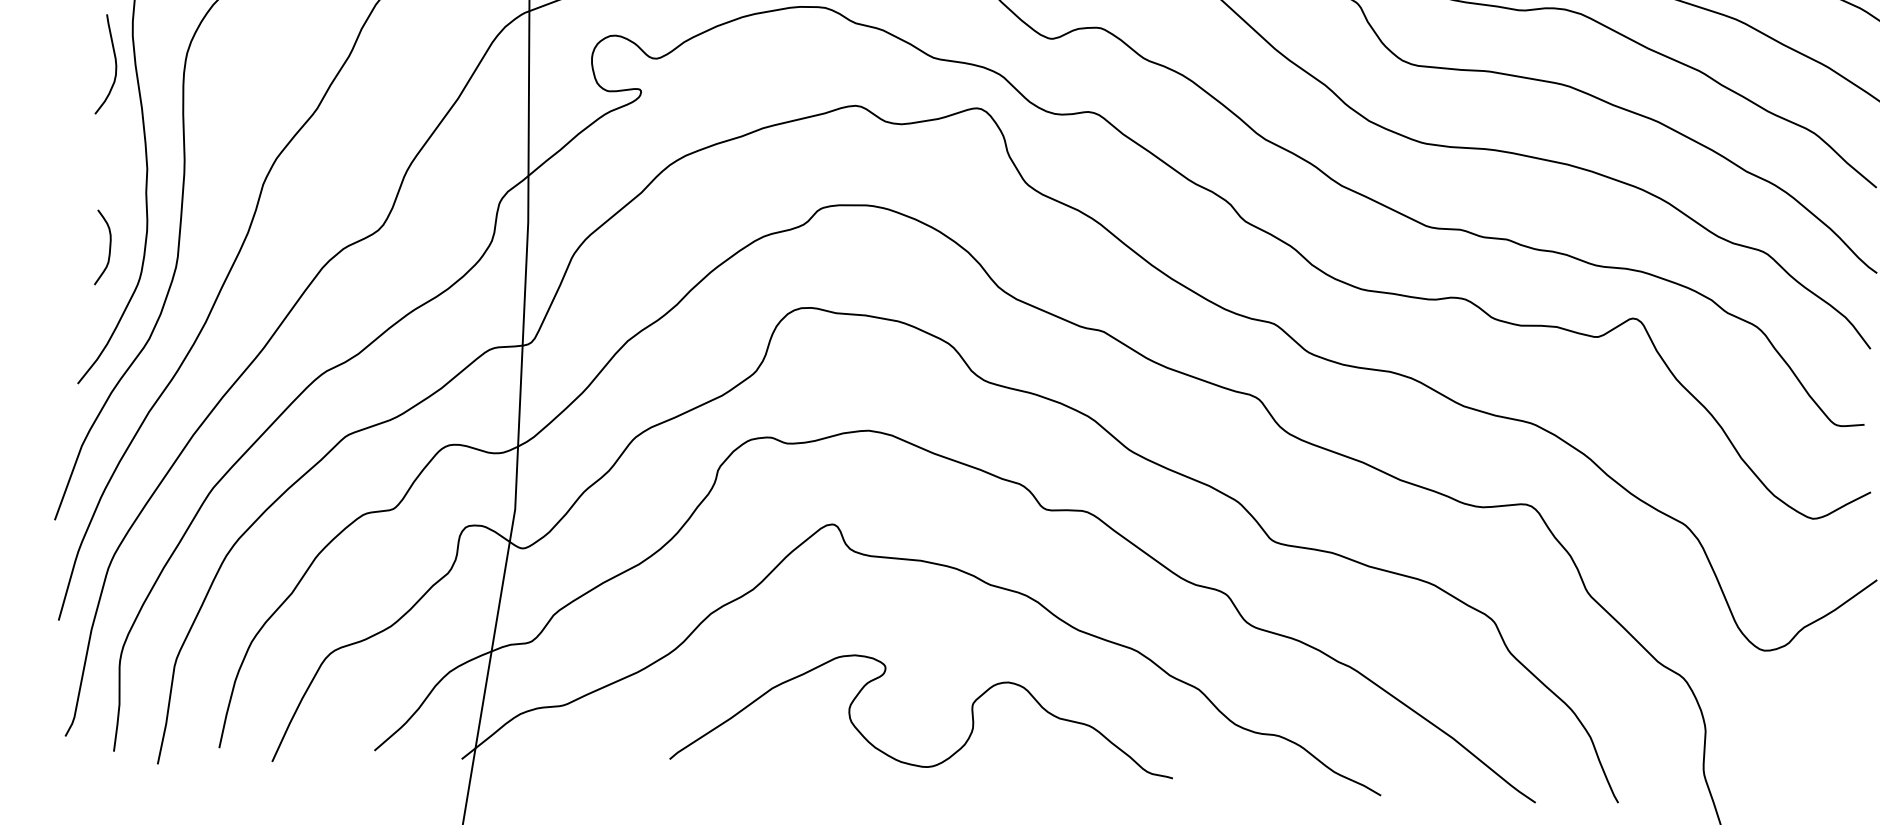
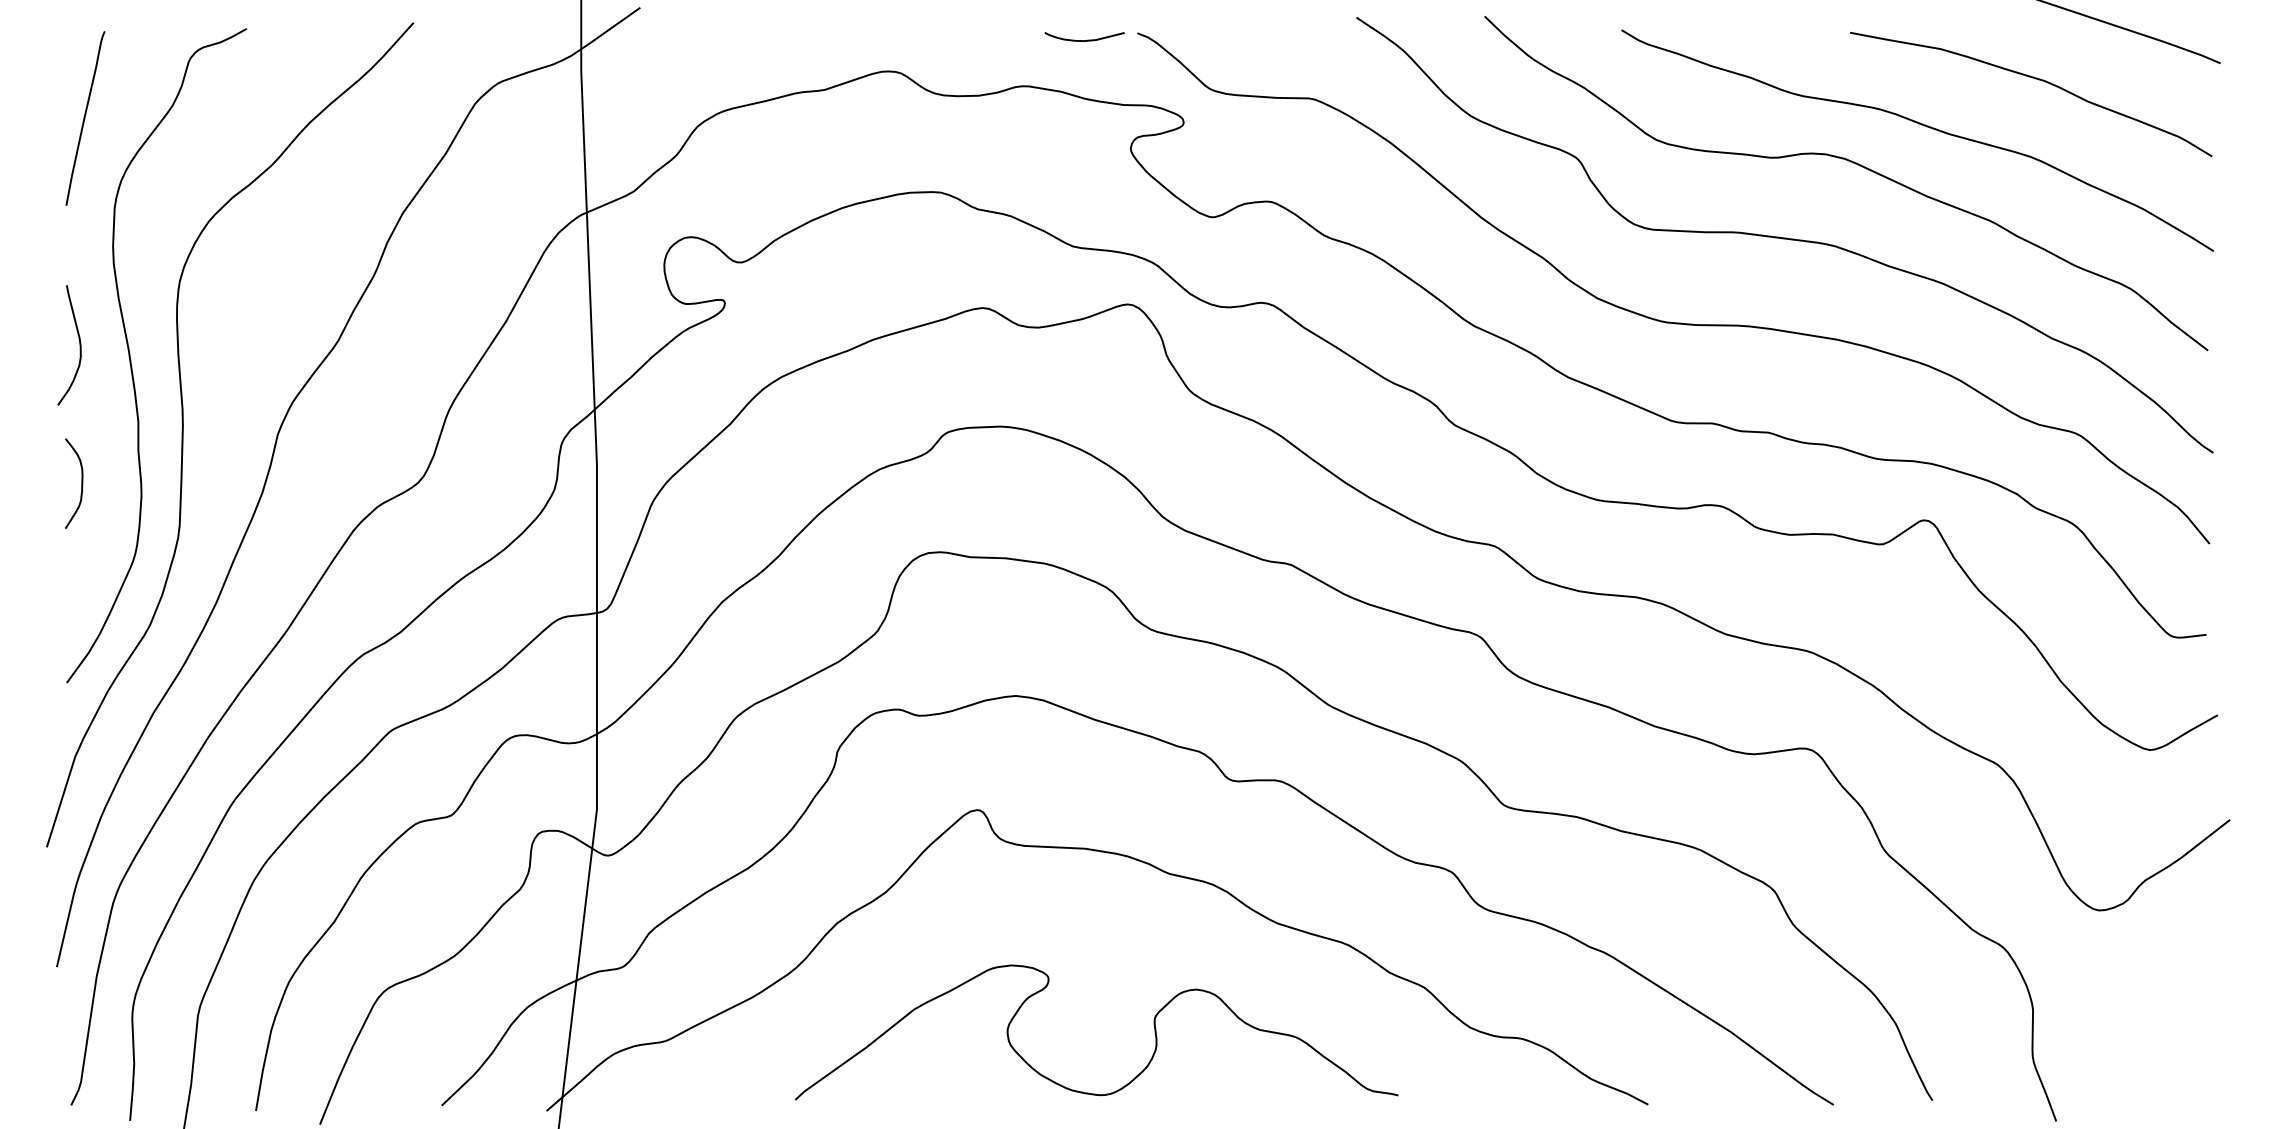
curve: (115, 65) -> (79, 345), moved
curve: (109, 247) -> (81, 483), moved

